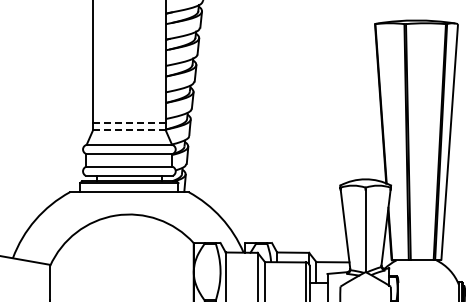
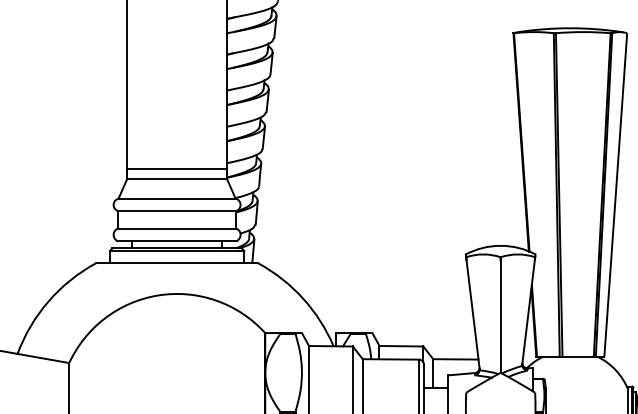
line: (129, 123) -> (177, 169), dashed -> solid
line: (129, 130) -> (177, 178), dashed -> solid

